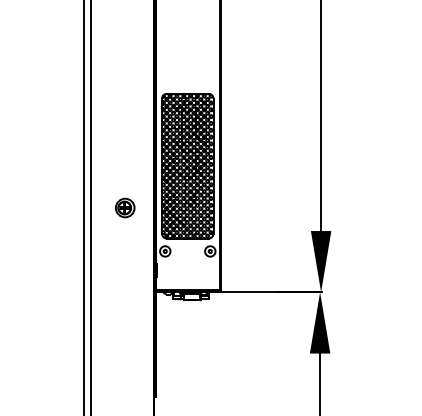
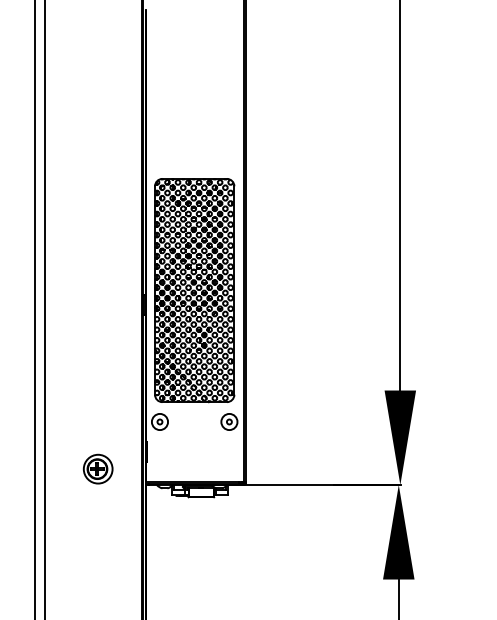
part: (125, 207) -> (98, 468), moved

